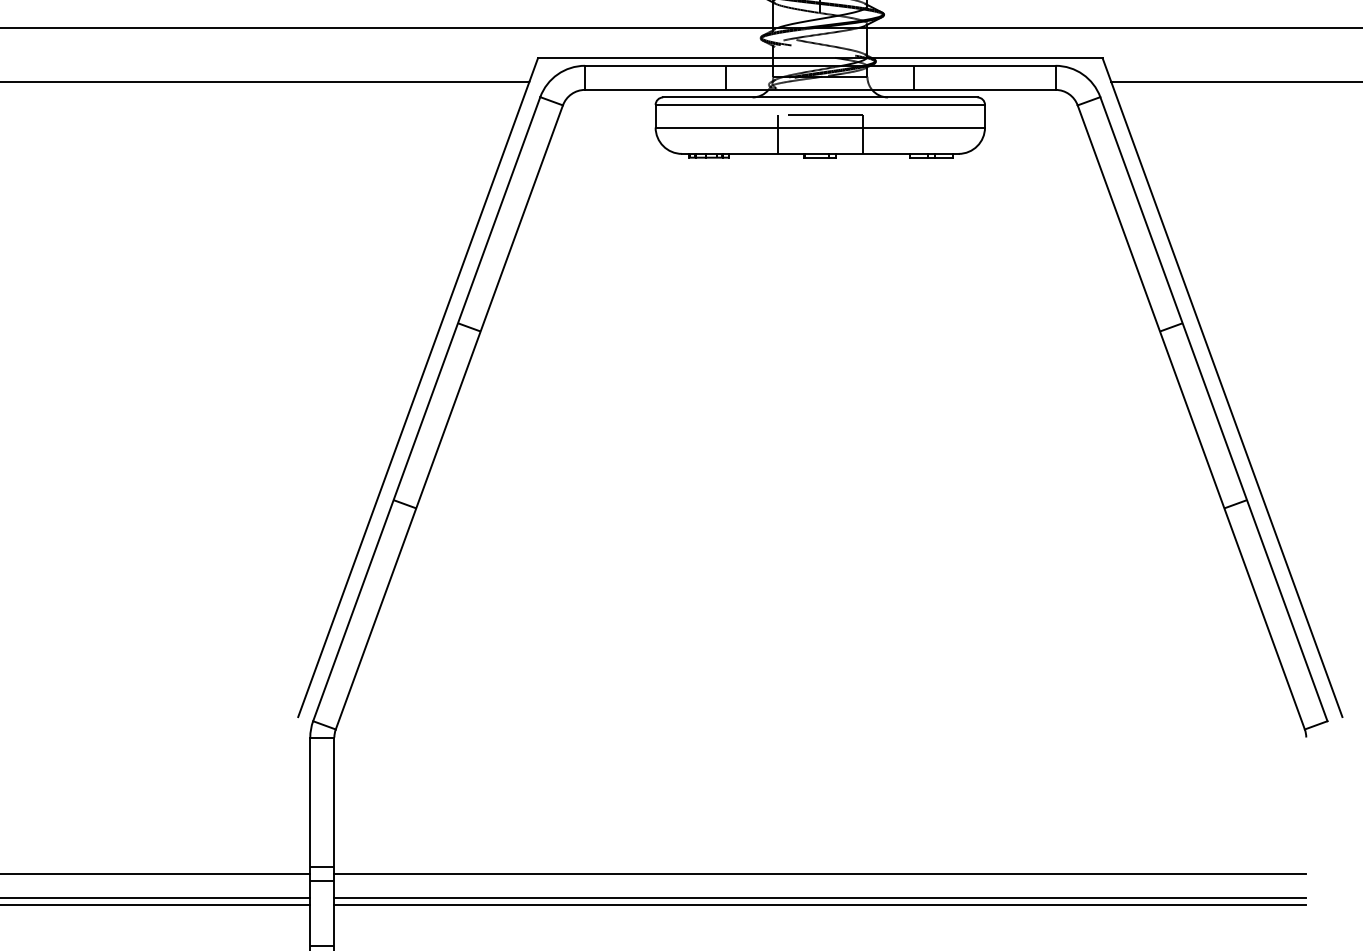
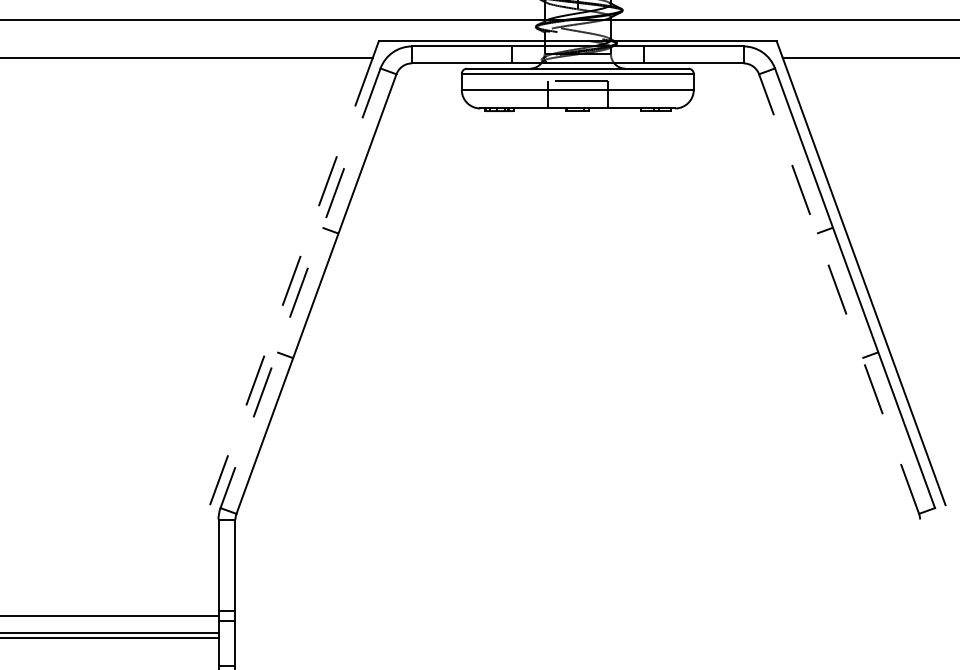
line: (414, 398) -> (291, 280), solid -> dashed
line: (426, 409) -> (300, 288), solid -> dashed
line: (1191, 416) -> (839, 293), solid -> dashed
line: (820, 874) -> (577, 616), removed
line: (820, 898) -> (577, 632), removed
line: (820, 905) -> (577, 637), removed

